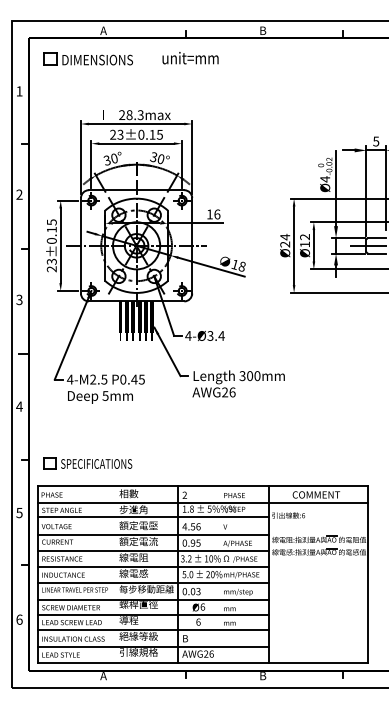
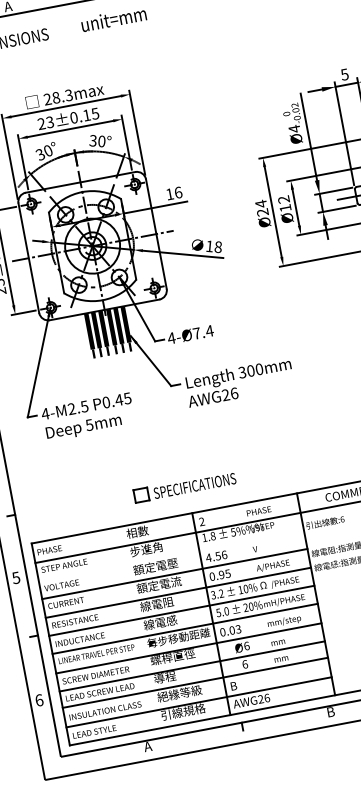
text: (210, 335) -> (196, 332), 4-Ø3.4 -> 4-Ø7.4
part: (87, 463) -> (184, 487), moved
line: (153, 517) -> (170, 554), removed

